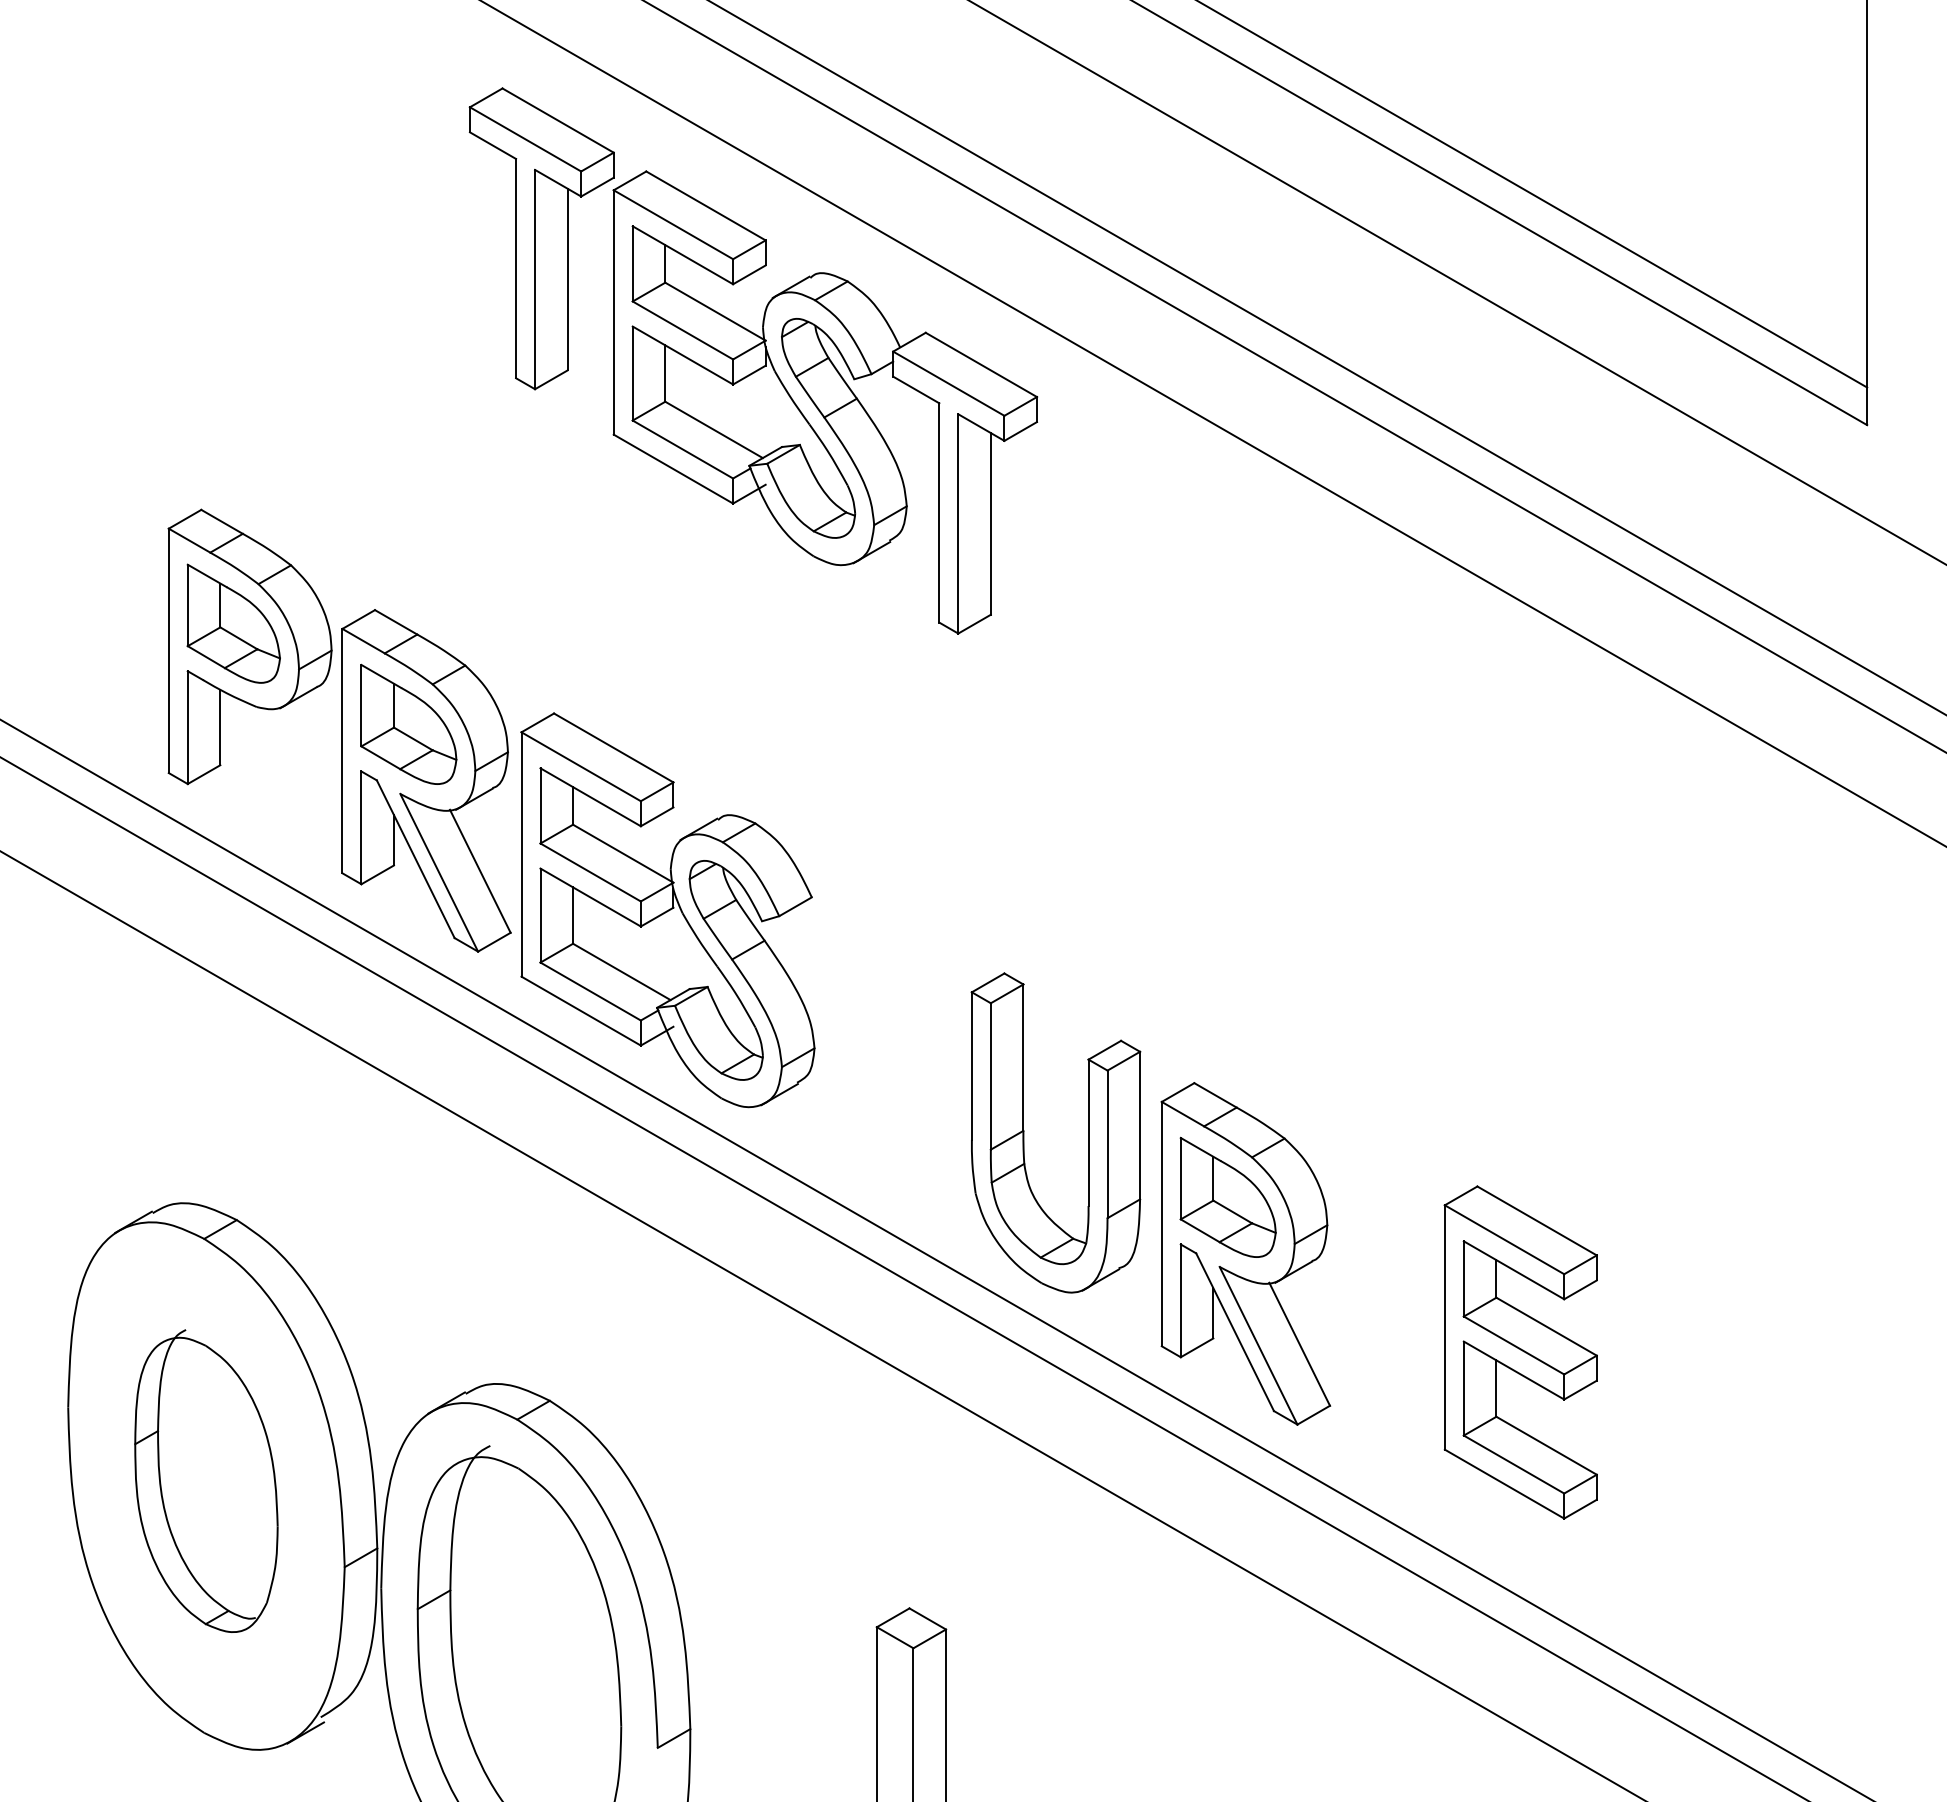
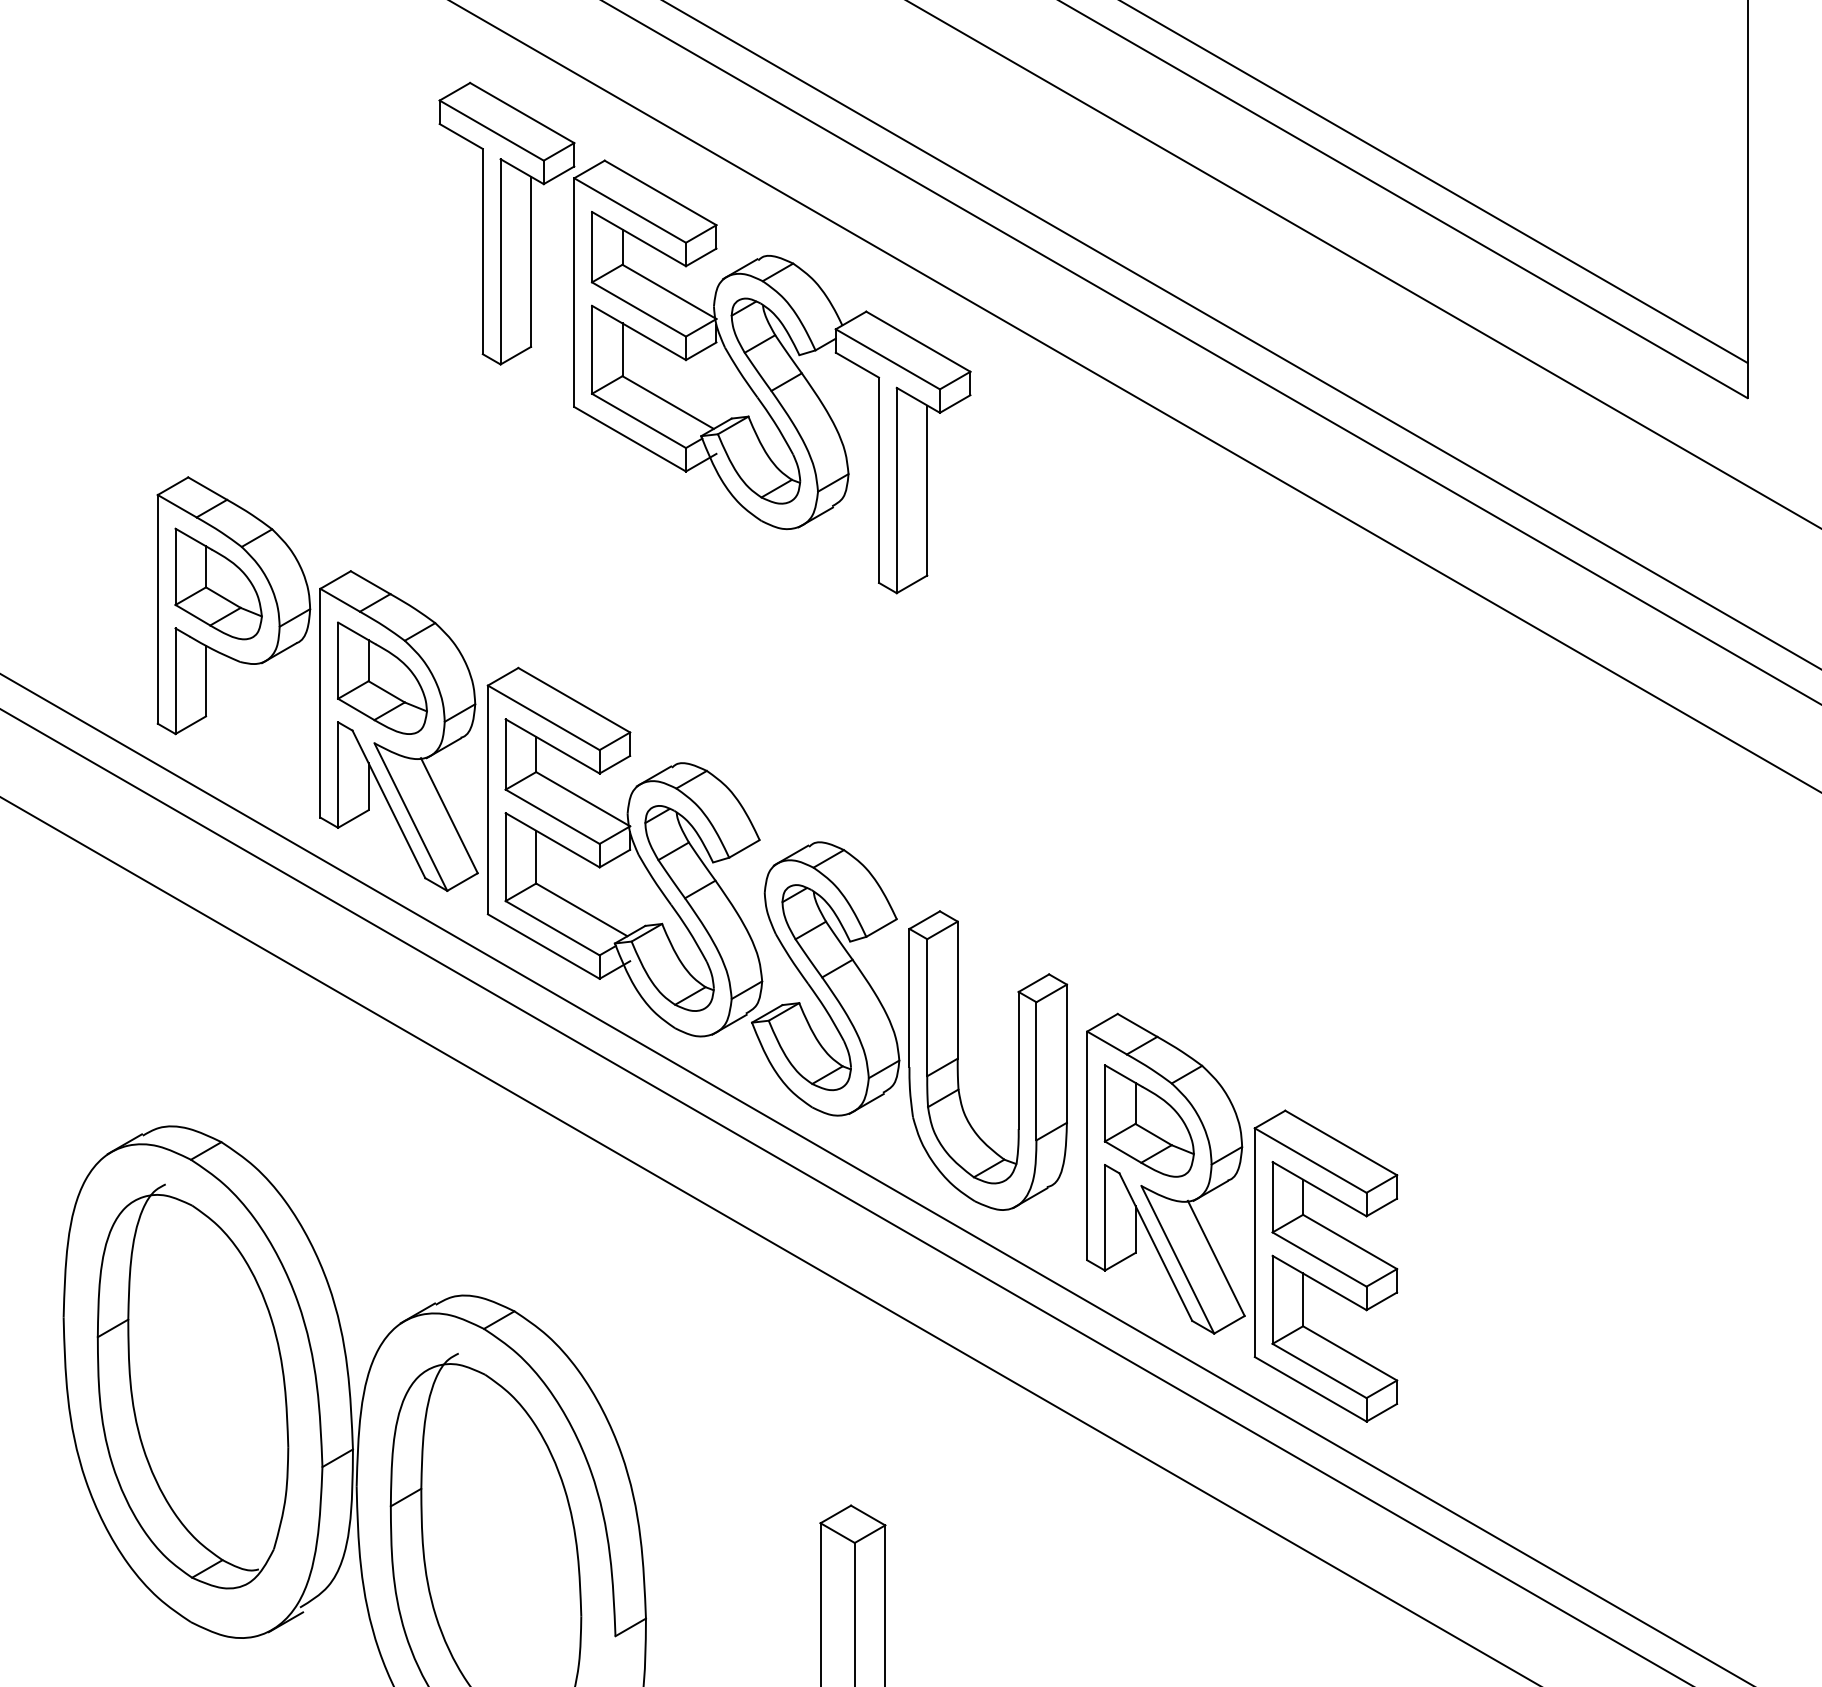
part: (881, 1045) -> (824, 978), added
part: (1520, 1352) -> (1325, 1266), moved
part: (206, 1480) -> (193, 1385), size x1.43

